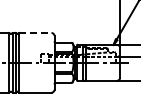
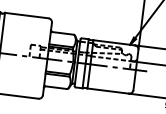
line: (35, 33) -> (26, 16), dashed -> solid

